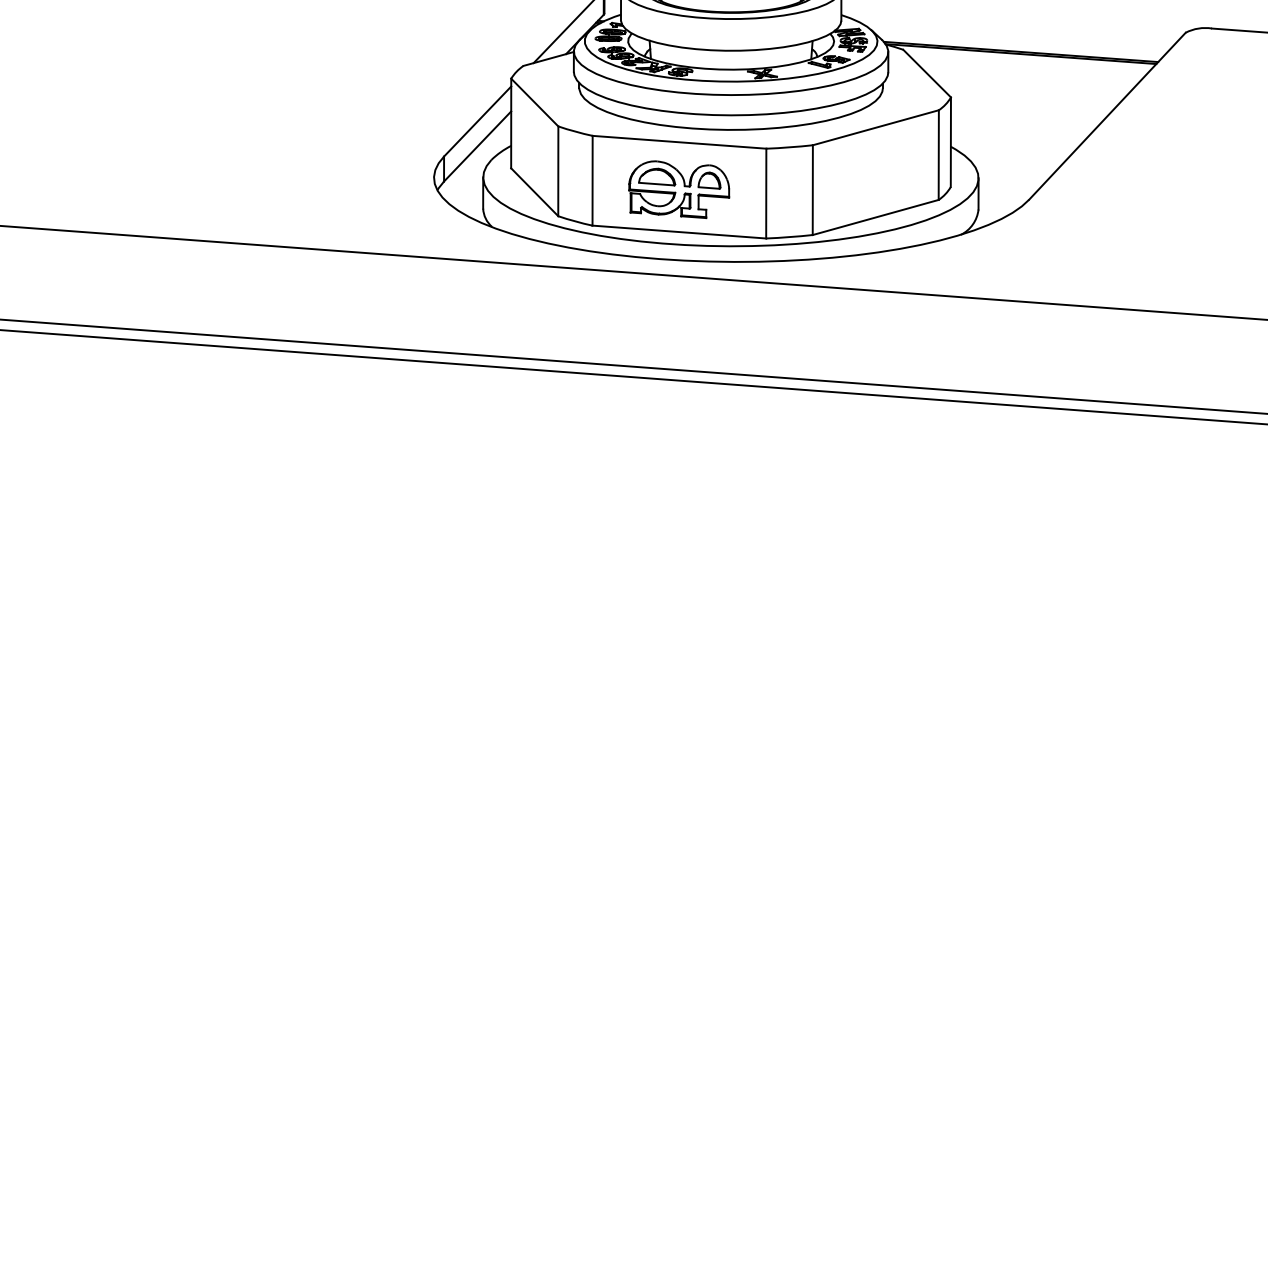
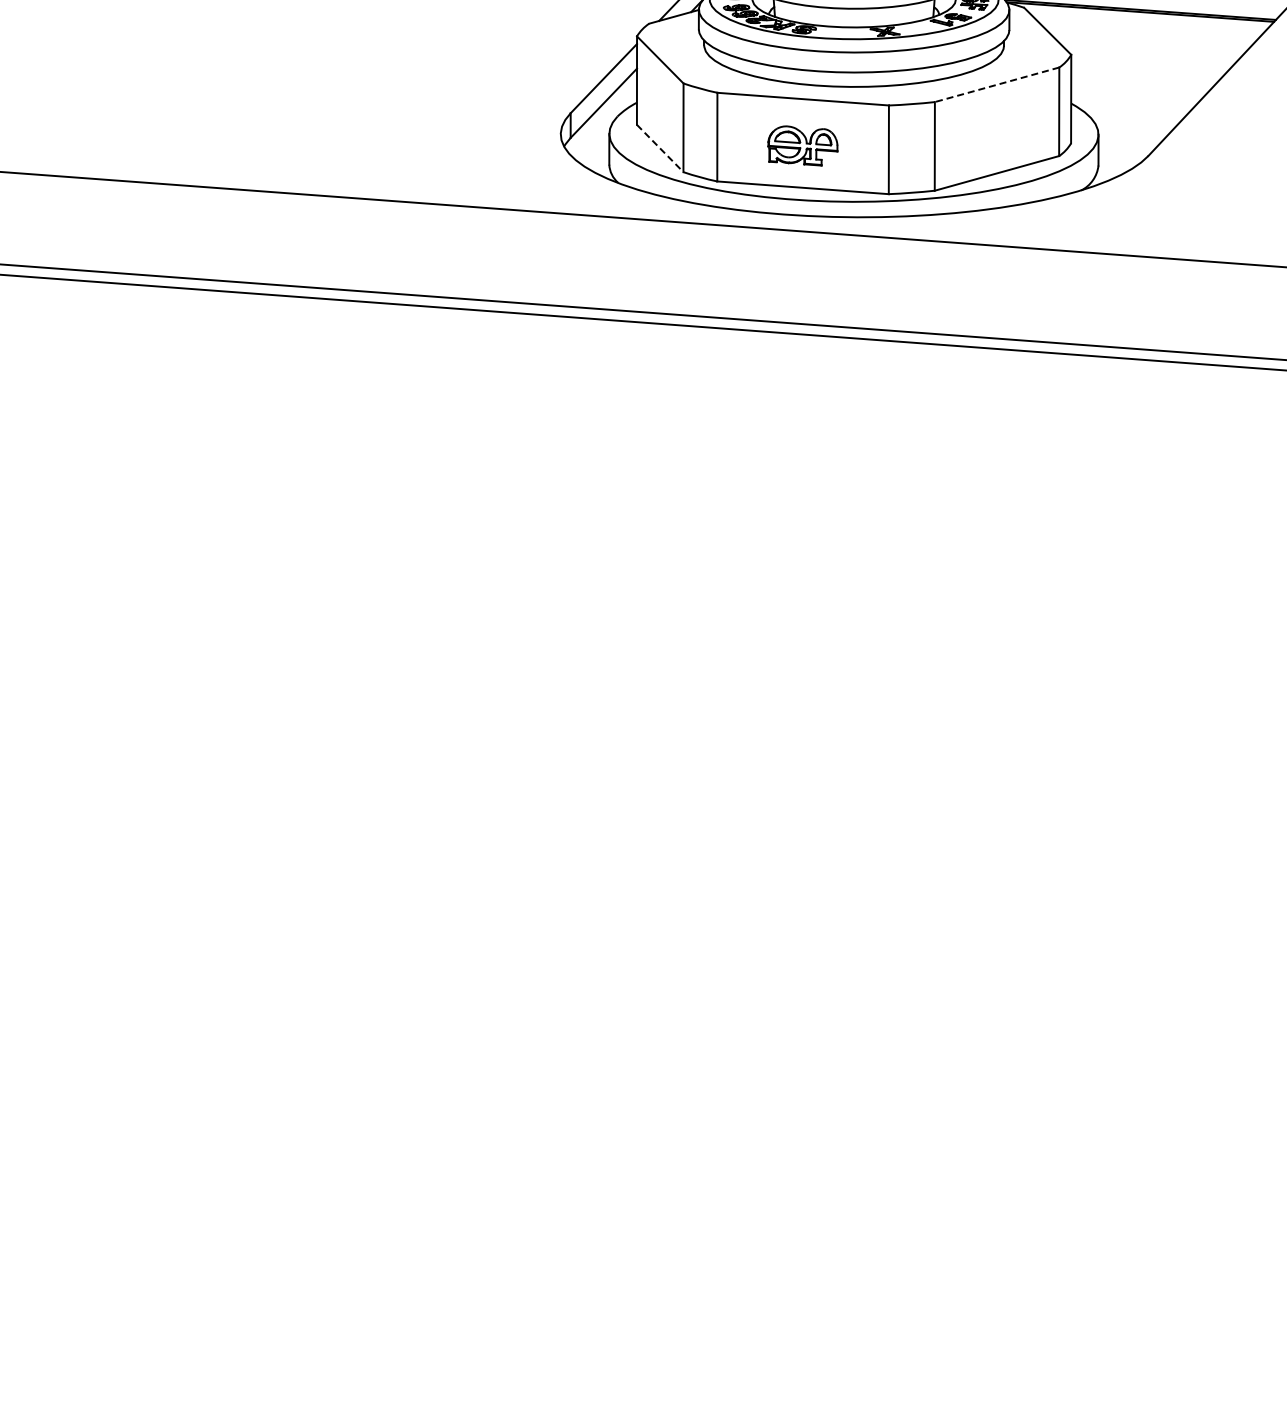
line: (876, 127) -> (997, 84), solid -> dashed
part: (678, 189) -> (802, 145), size x0.7
line: (535, 192) -> (660, 148), solid -> dashed

